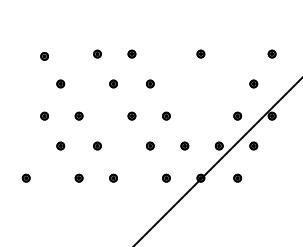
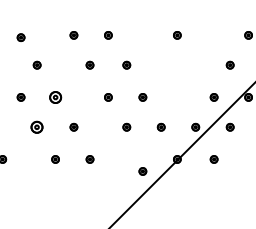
part: (78, 115) -> (54, 96), size x1.6
part: (60, 145) -> (36, 126), size x1.6
part: (166, 177) -> (142, 170), moved

